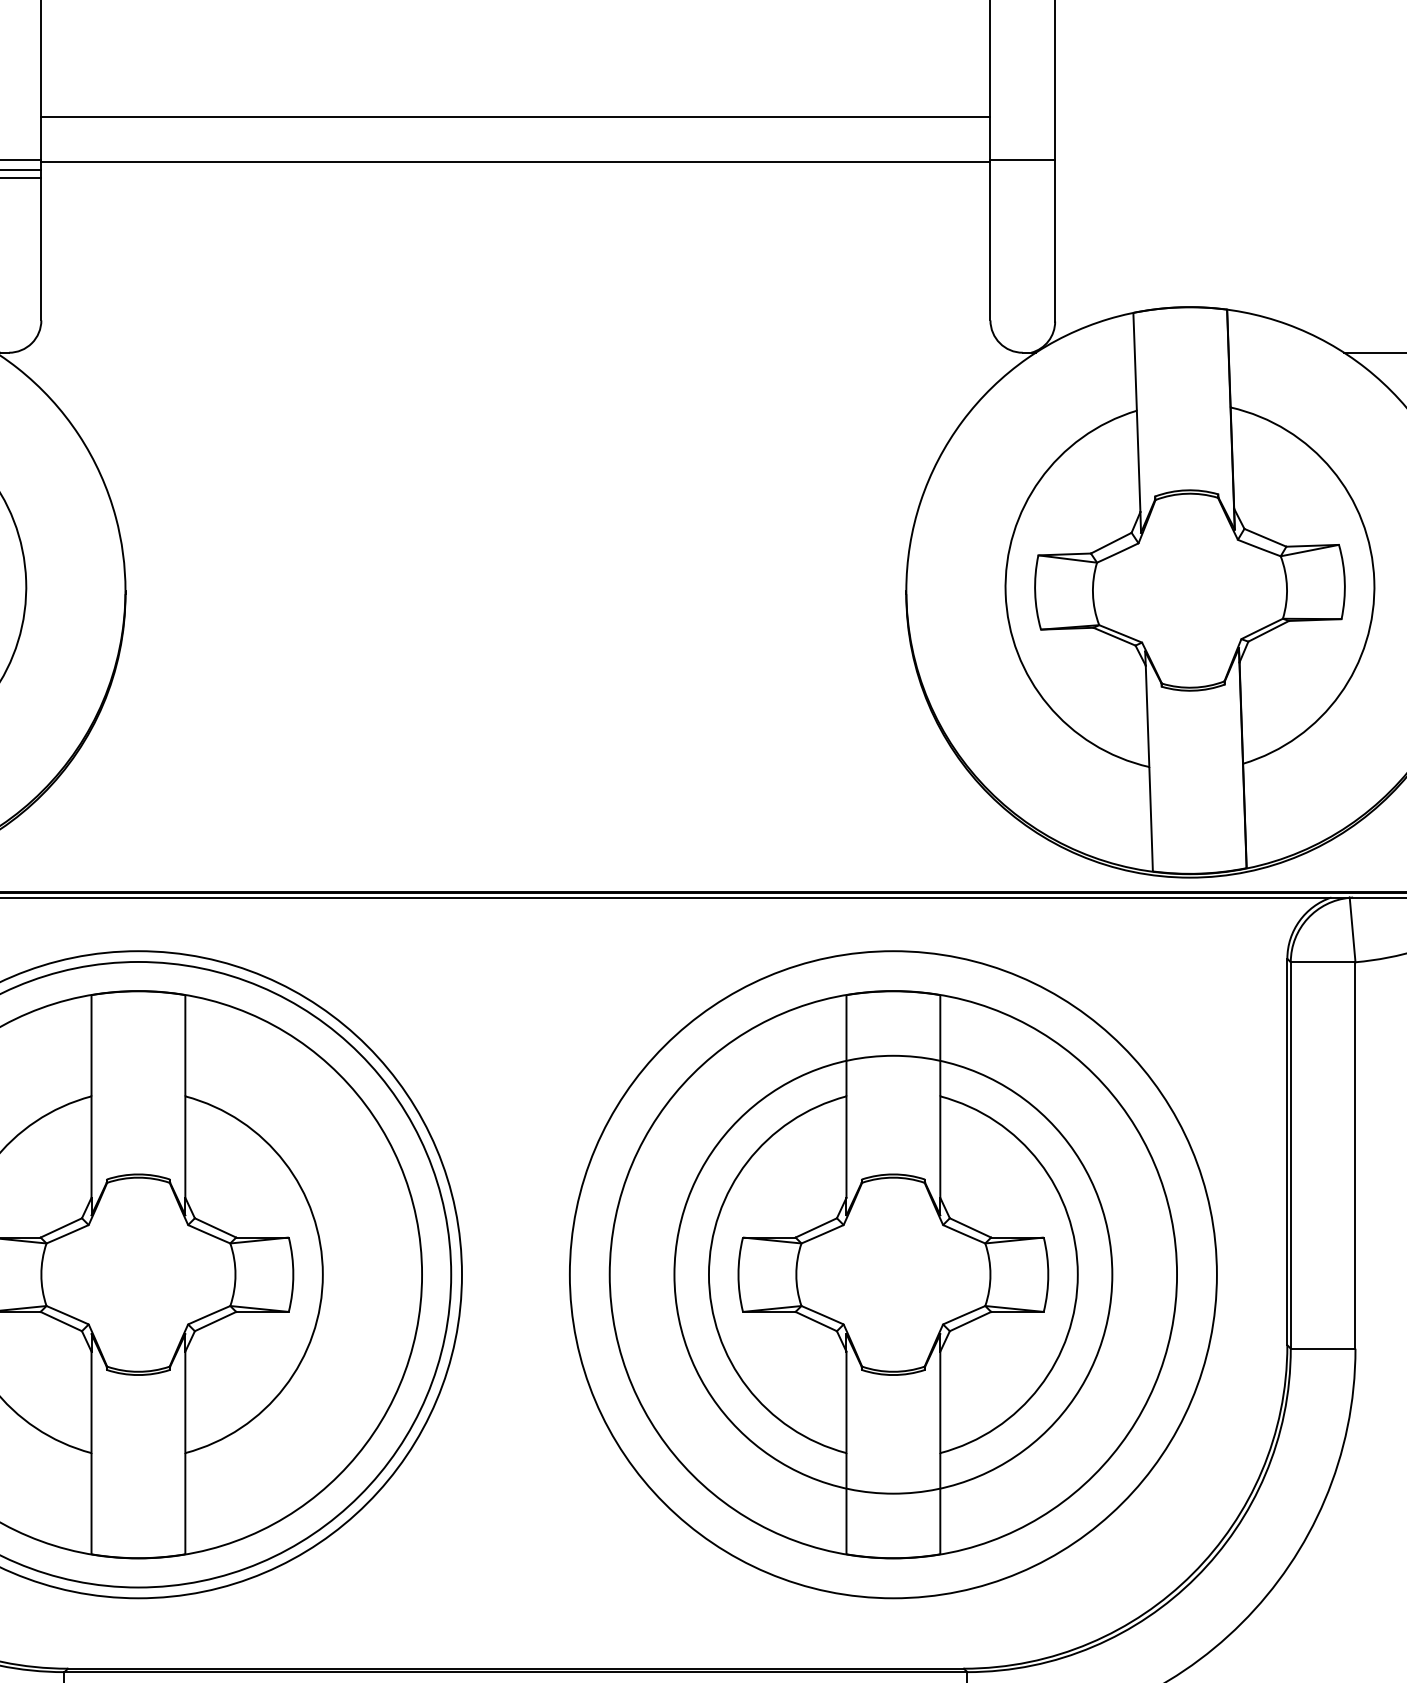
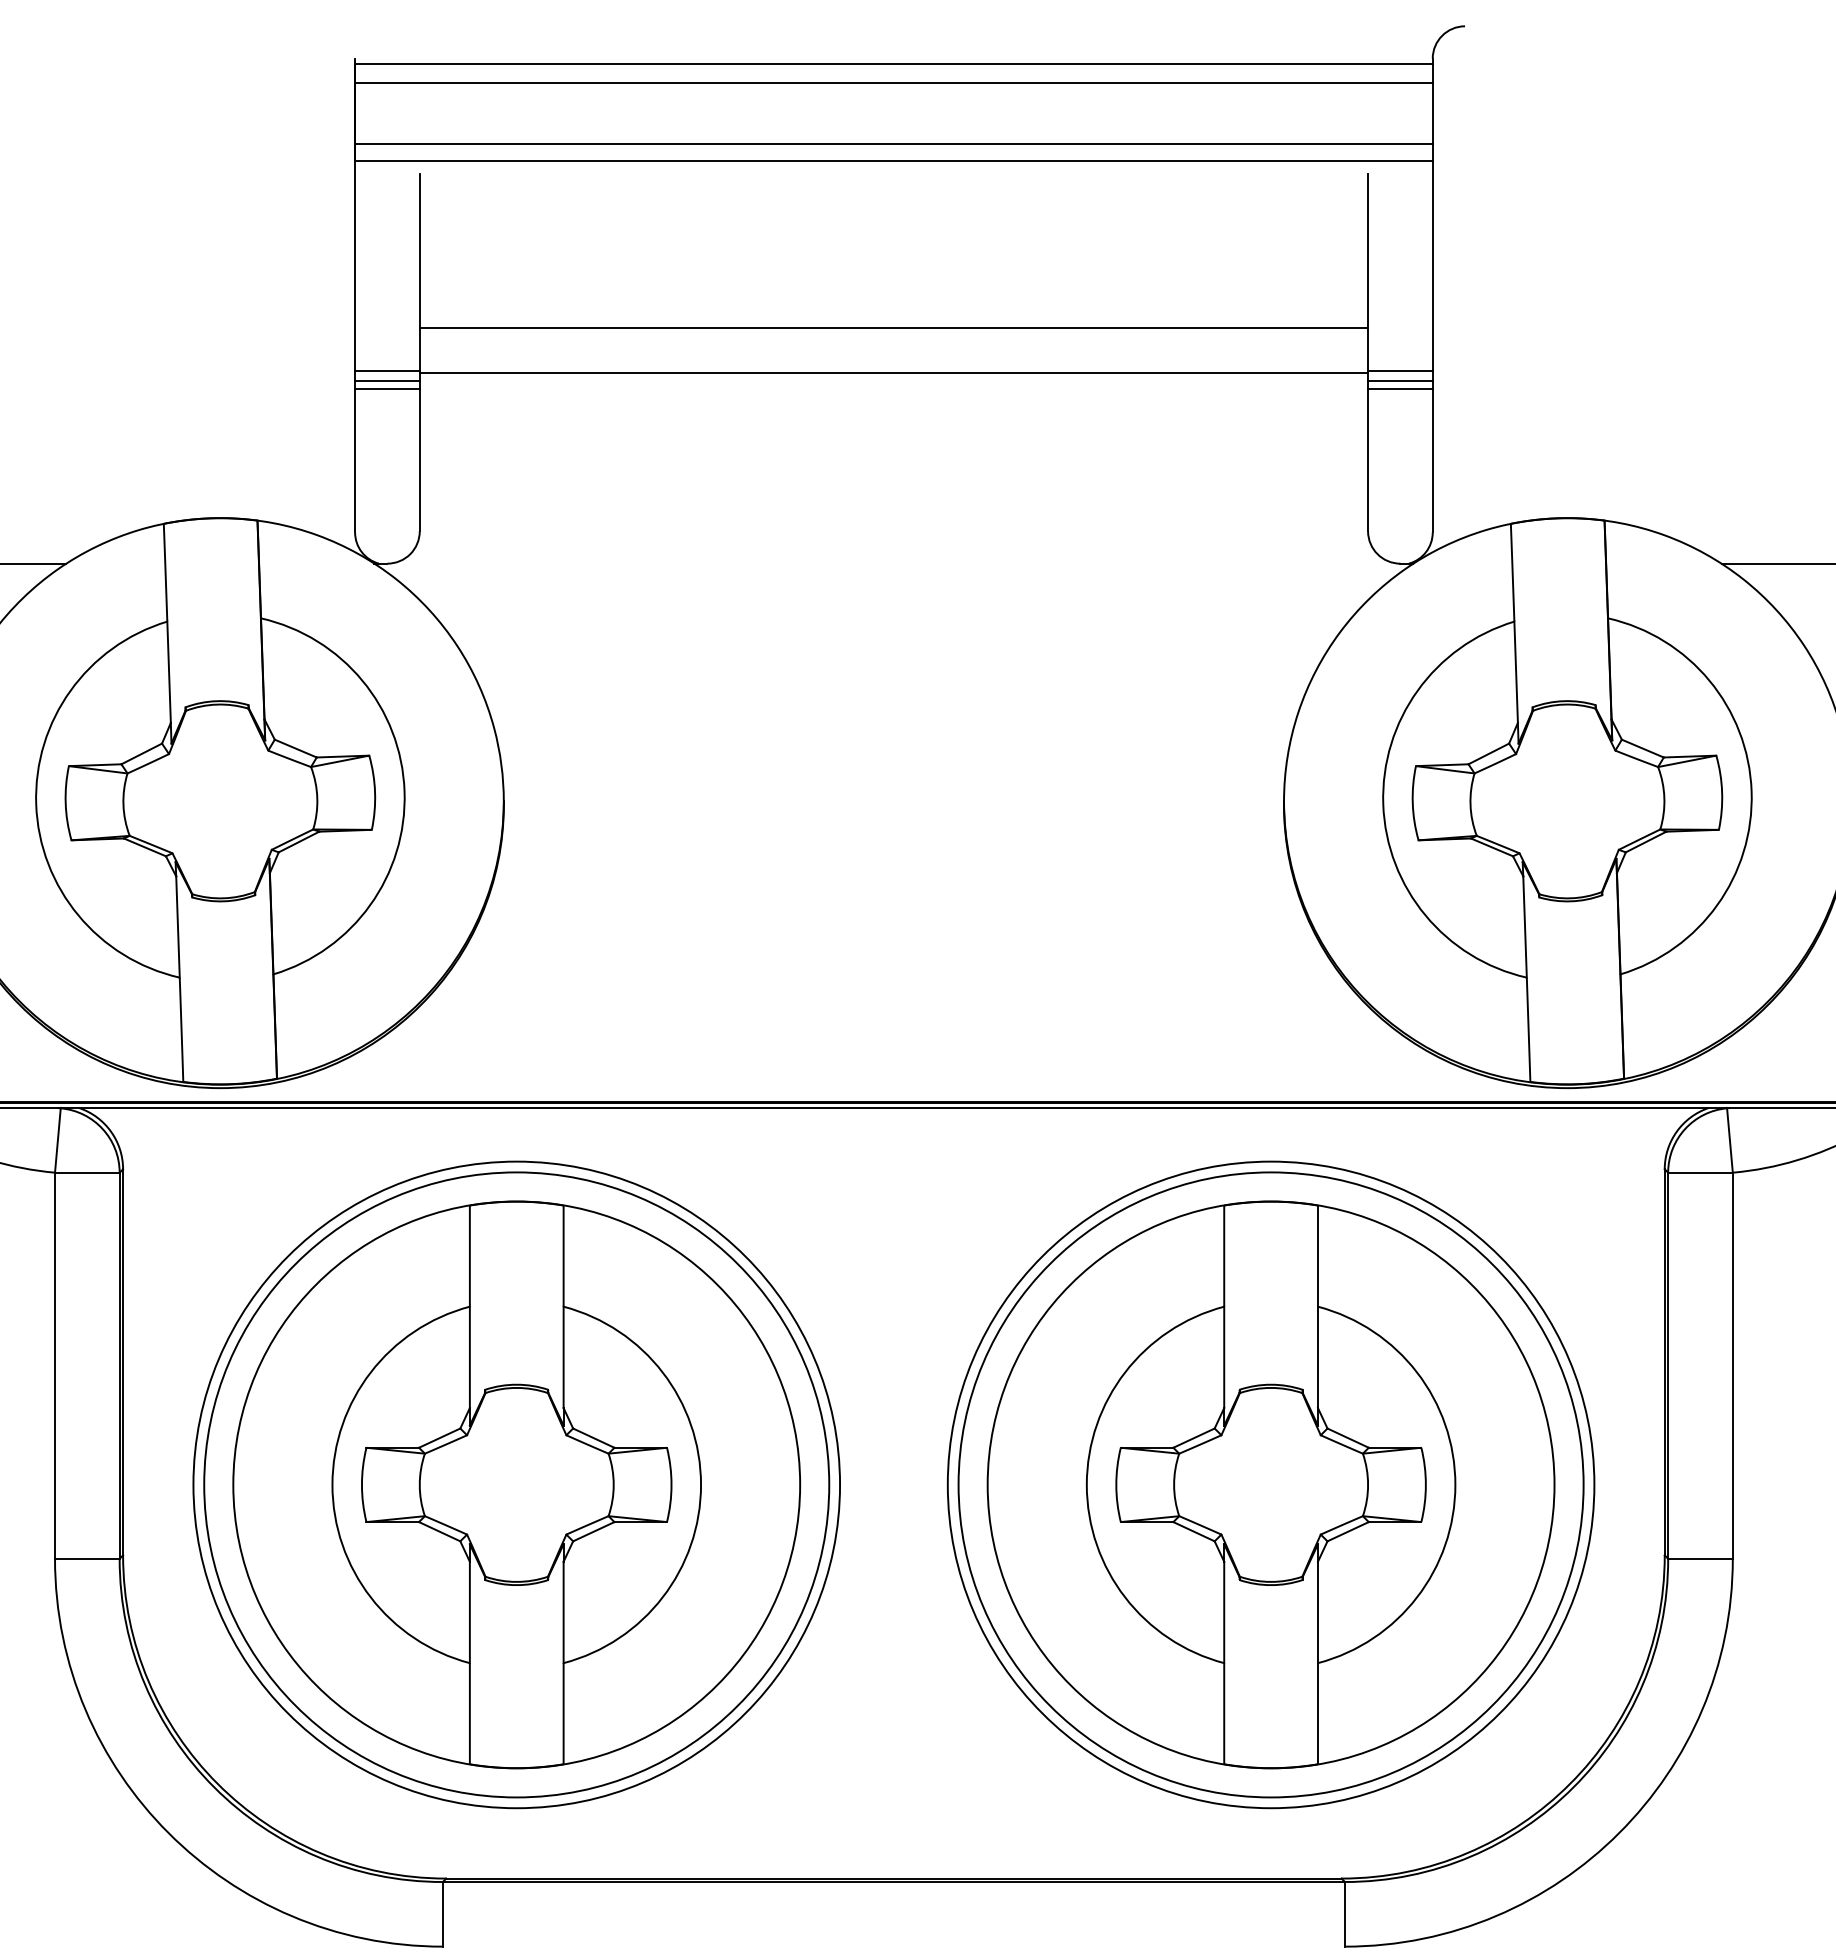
line: (1022, 170) -> (1400, 381), added
line: (1022, 177) -> (1400, 388), added
circle: (892, 1274) -> (1270, 1484), size x1.43

